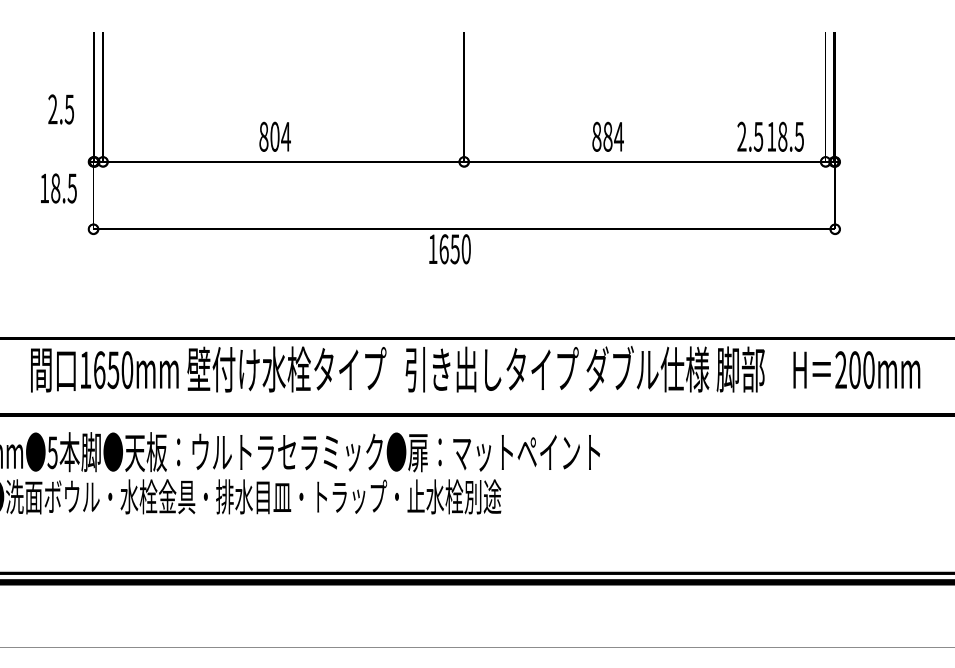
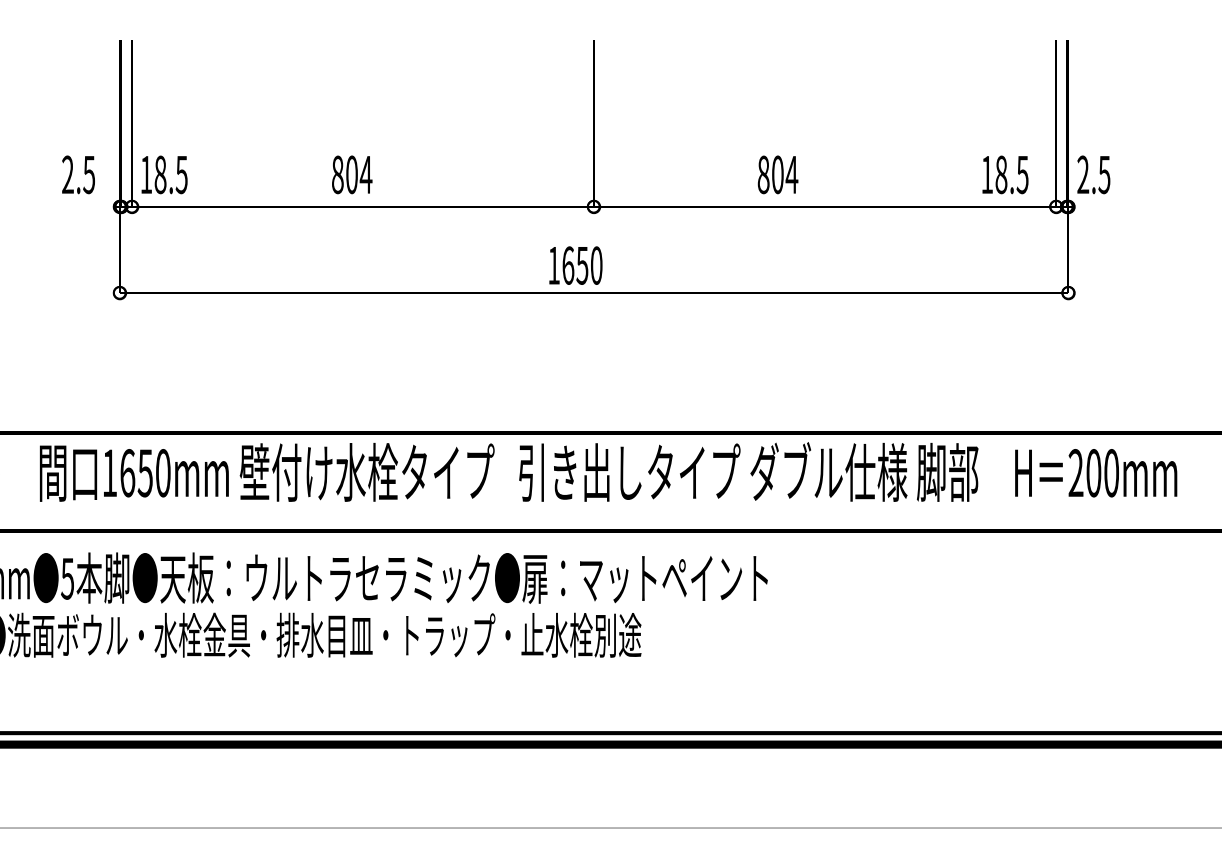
text: (61, 109) -> (78, 174), moved
text: (607, 136) -> (777, 174), 884 -> 804
text: (749, 136) -> (1093, 174), moved
text: (58, 188) -> (164, 174), moved
text: (449, 249) -> (575, 265), moved

